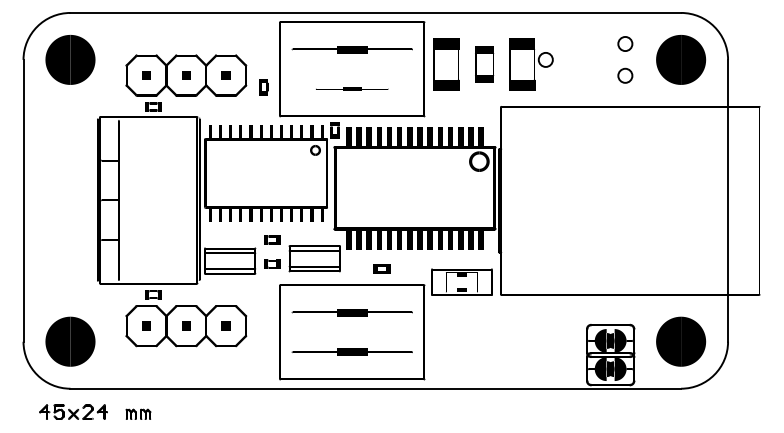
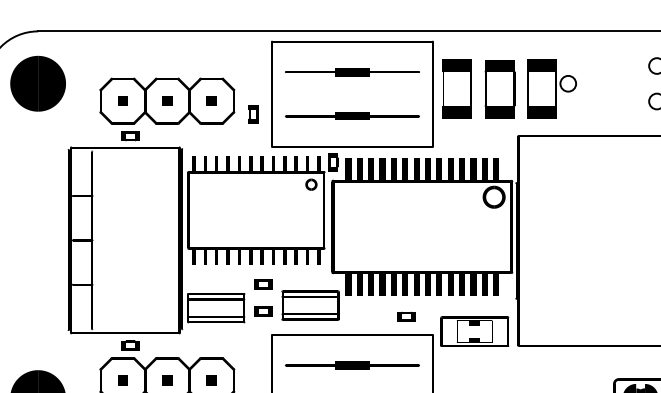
part: (484, 64) -> (499, 88), size x1.43
part: (351, 88) -> (351, 115), size x1.67
part: (381, 268) -> (406, 316), moved

